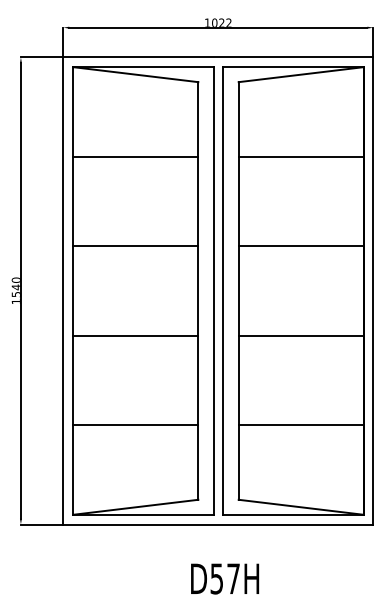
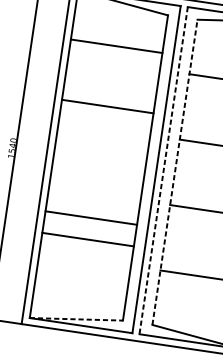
line: (135, 156) -> (116, 46), moved
line: (135, 246) -> (107, 106), moved
line: (223, 290) -> (163, 170), solid -> dashed
line: (238, 290) -> (174, 171), solid -> dashed
line: (135, 335) -> (91, 217), moved
line: (135, 425) -> (87, 239), moved
line: (136, 507) -> (76, 319), solid -> dashed

